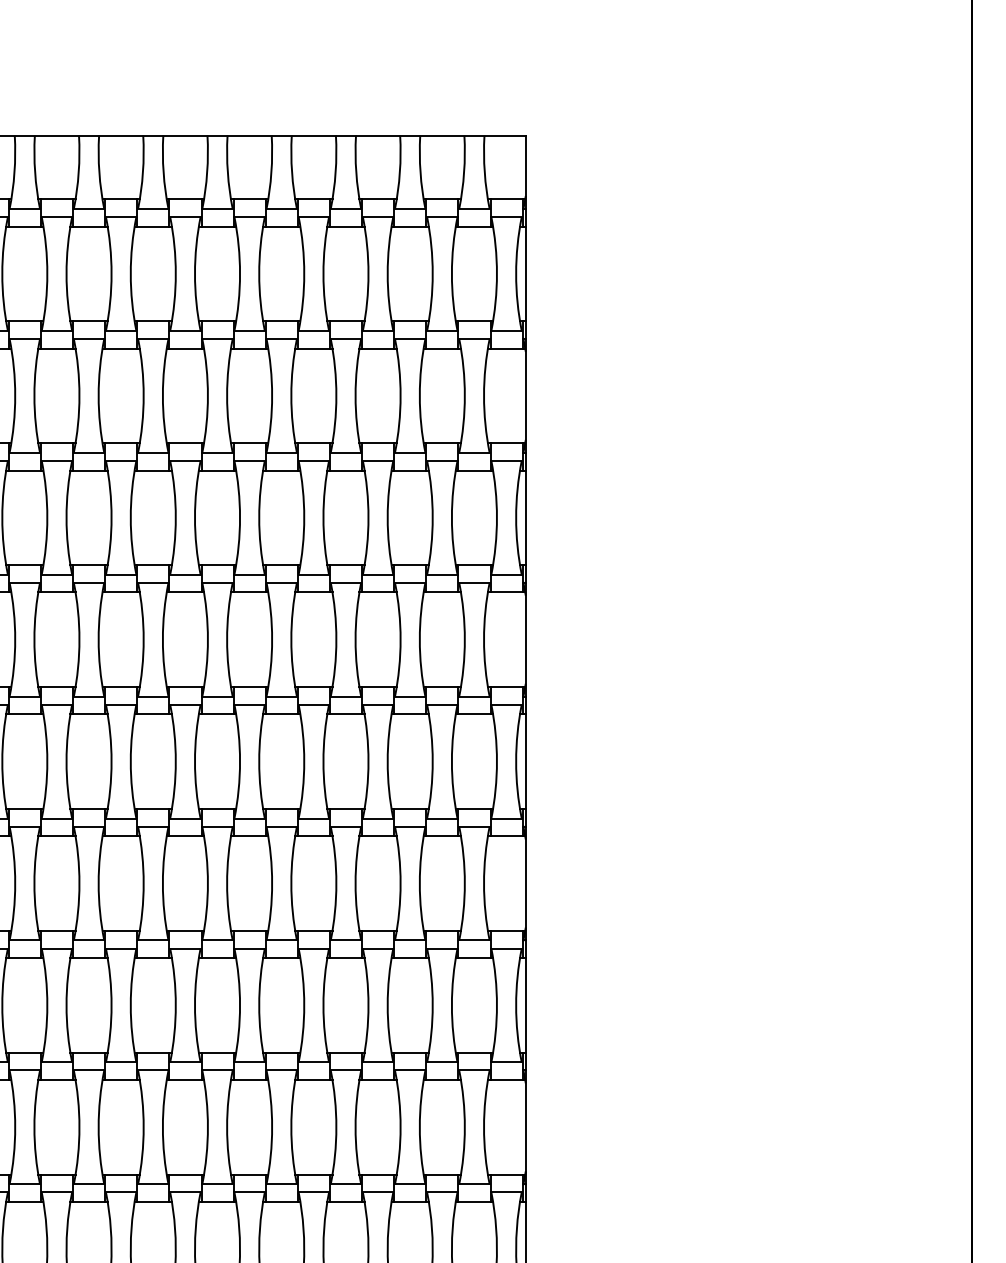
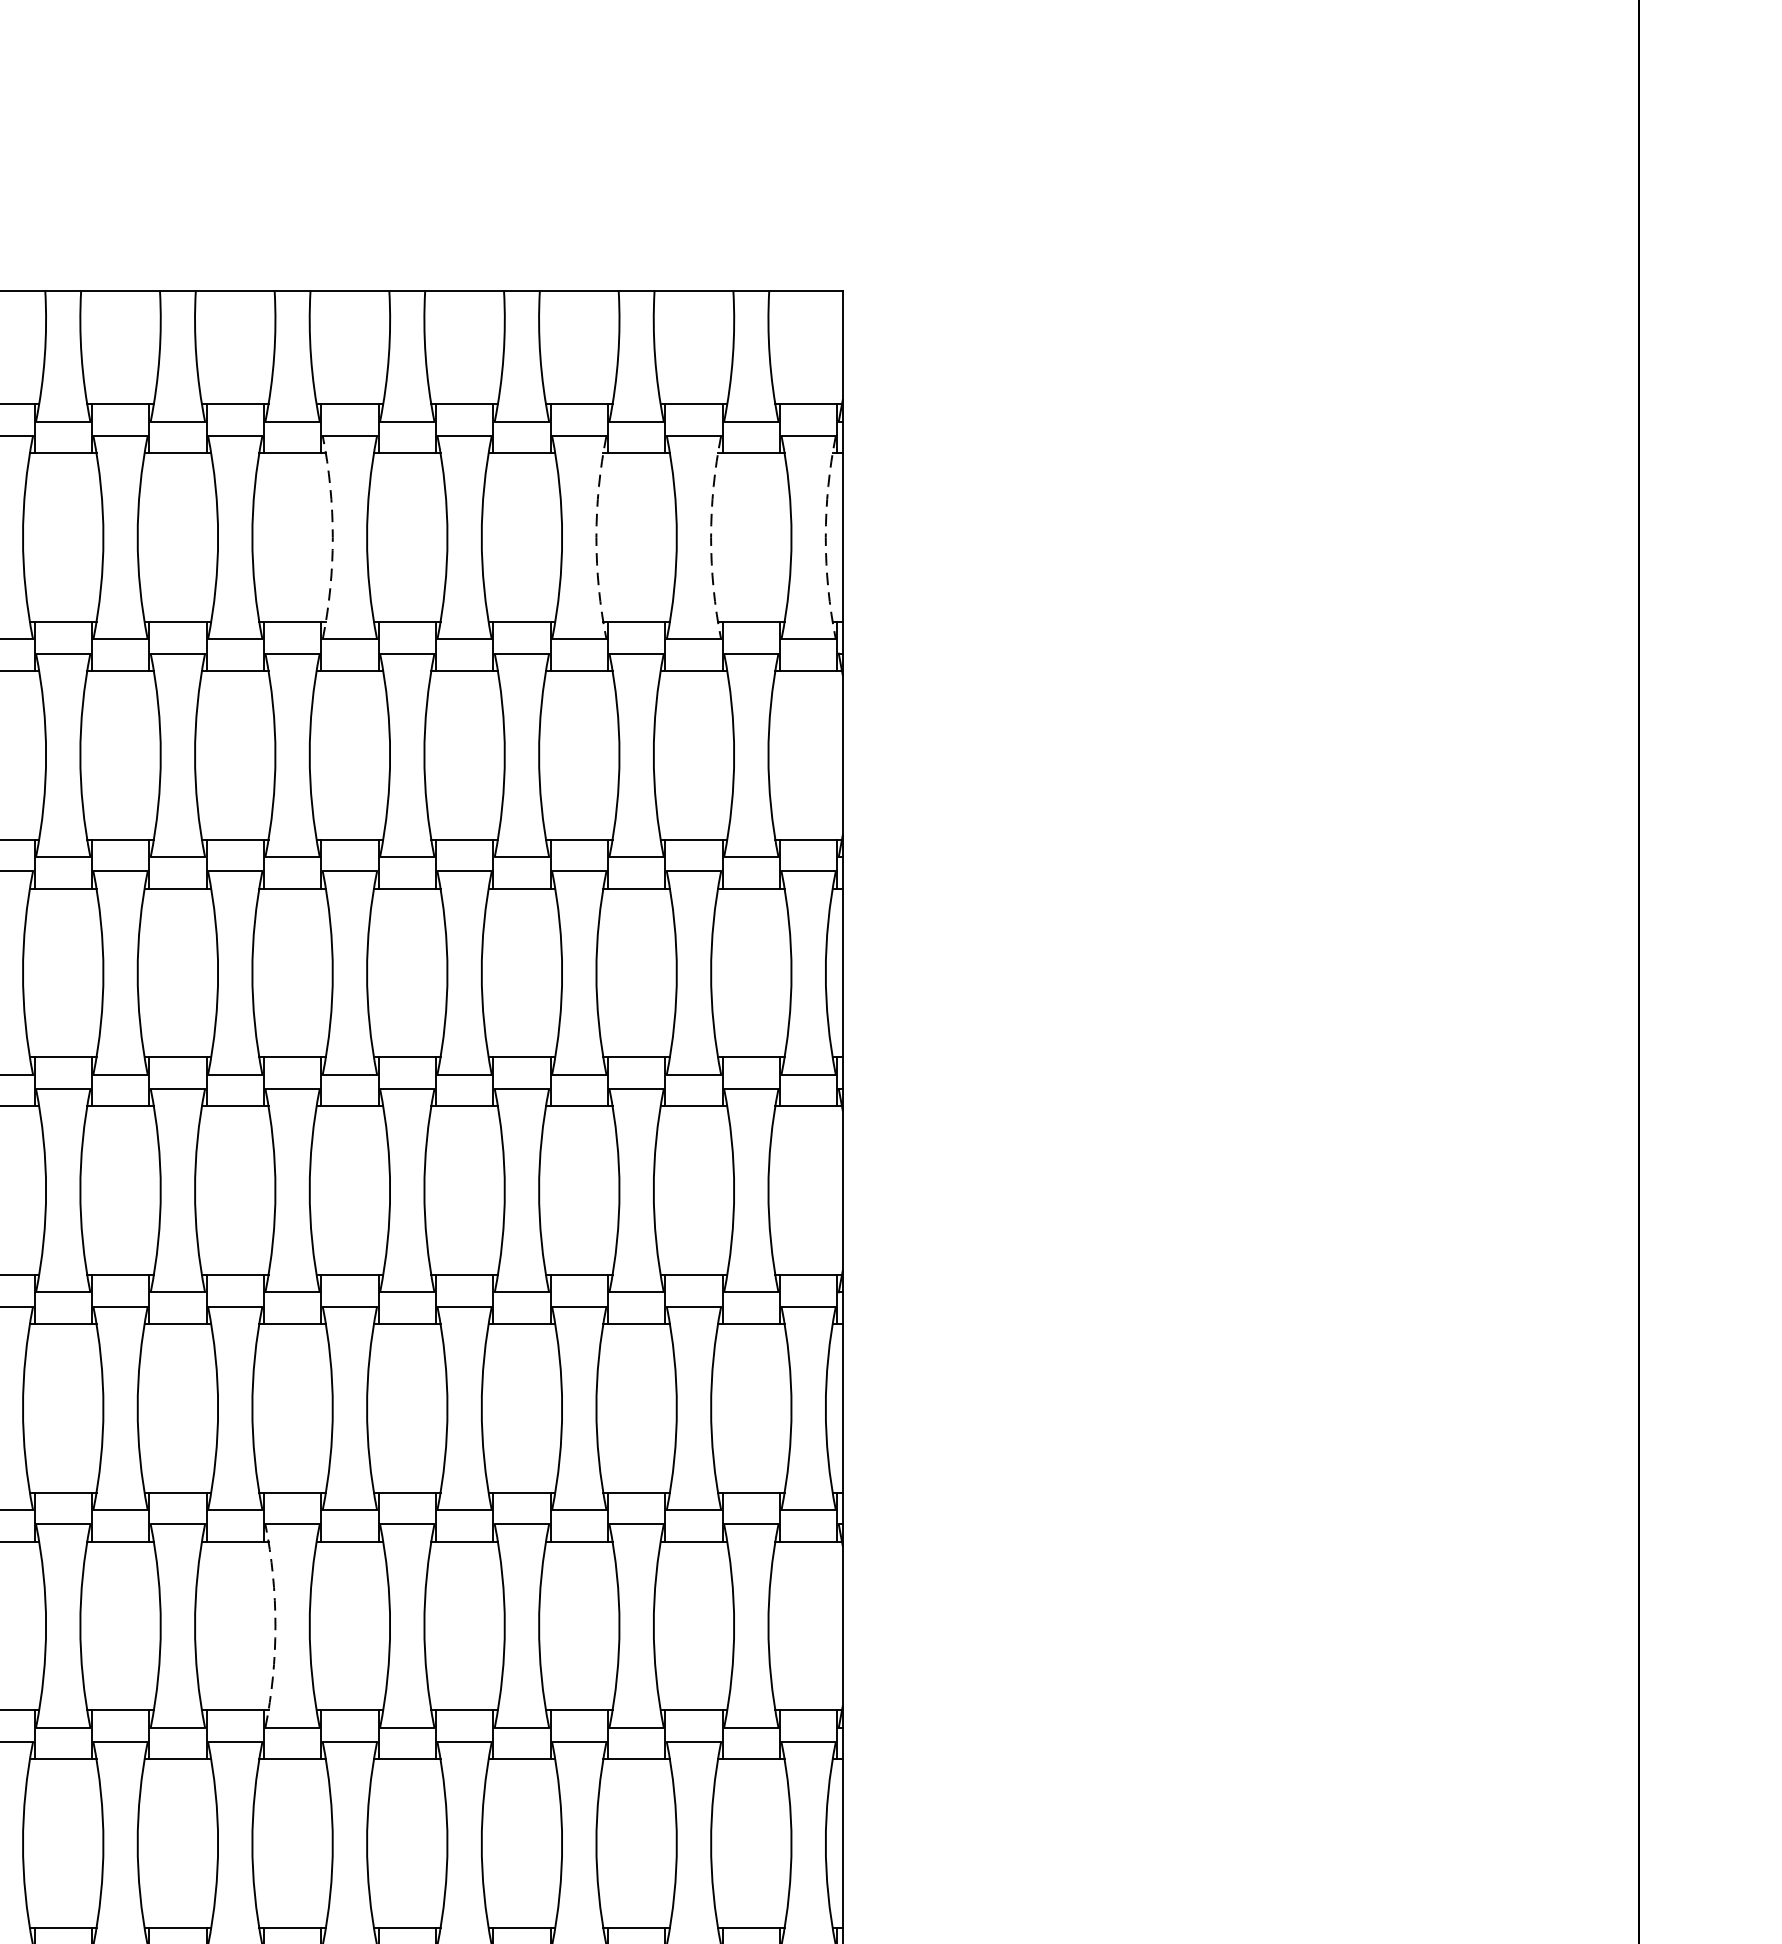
arc: (240, 273) -> (333, 536), solid -> dashed
arc: (387, 273) -> (596, 536), solid -> dashed
arc: (451, 273) -> (710, 536), solid -> dashed
arc: (516, 273) -> (826, 536), solid -> dashed
arc: (207, 883) -> (274, 1625), solid -> dashed

